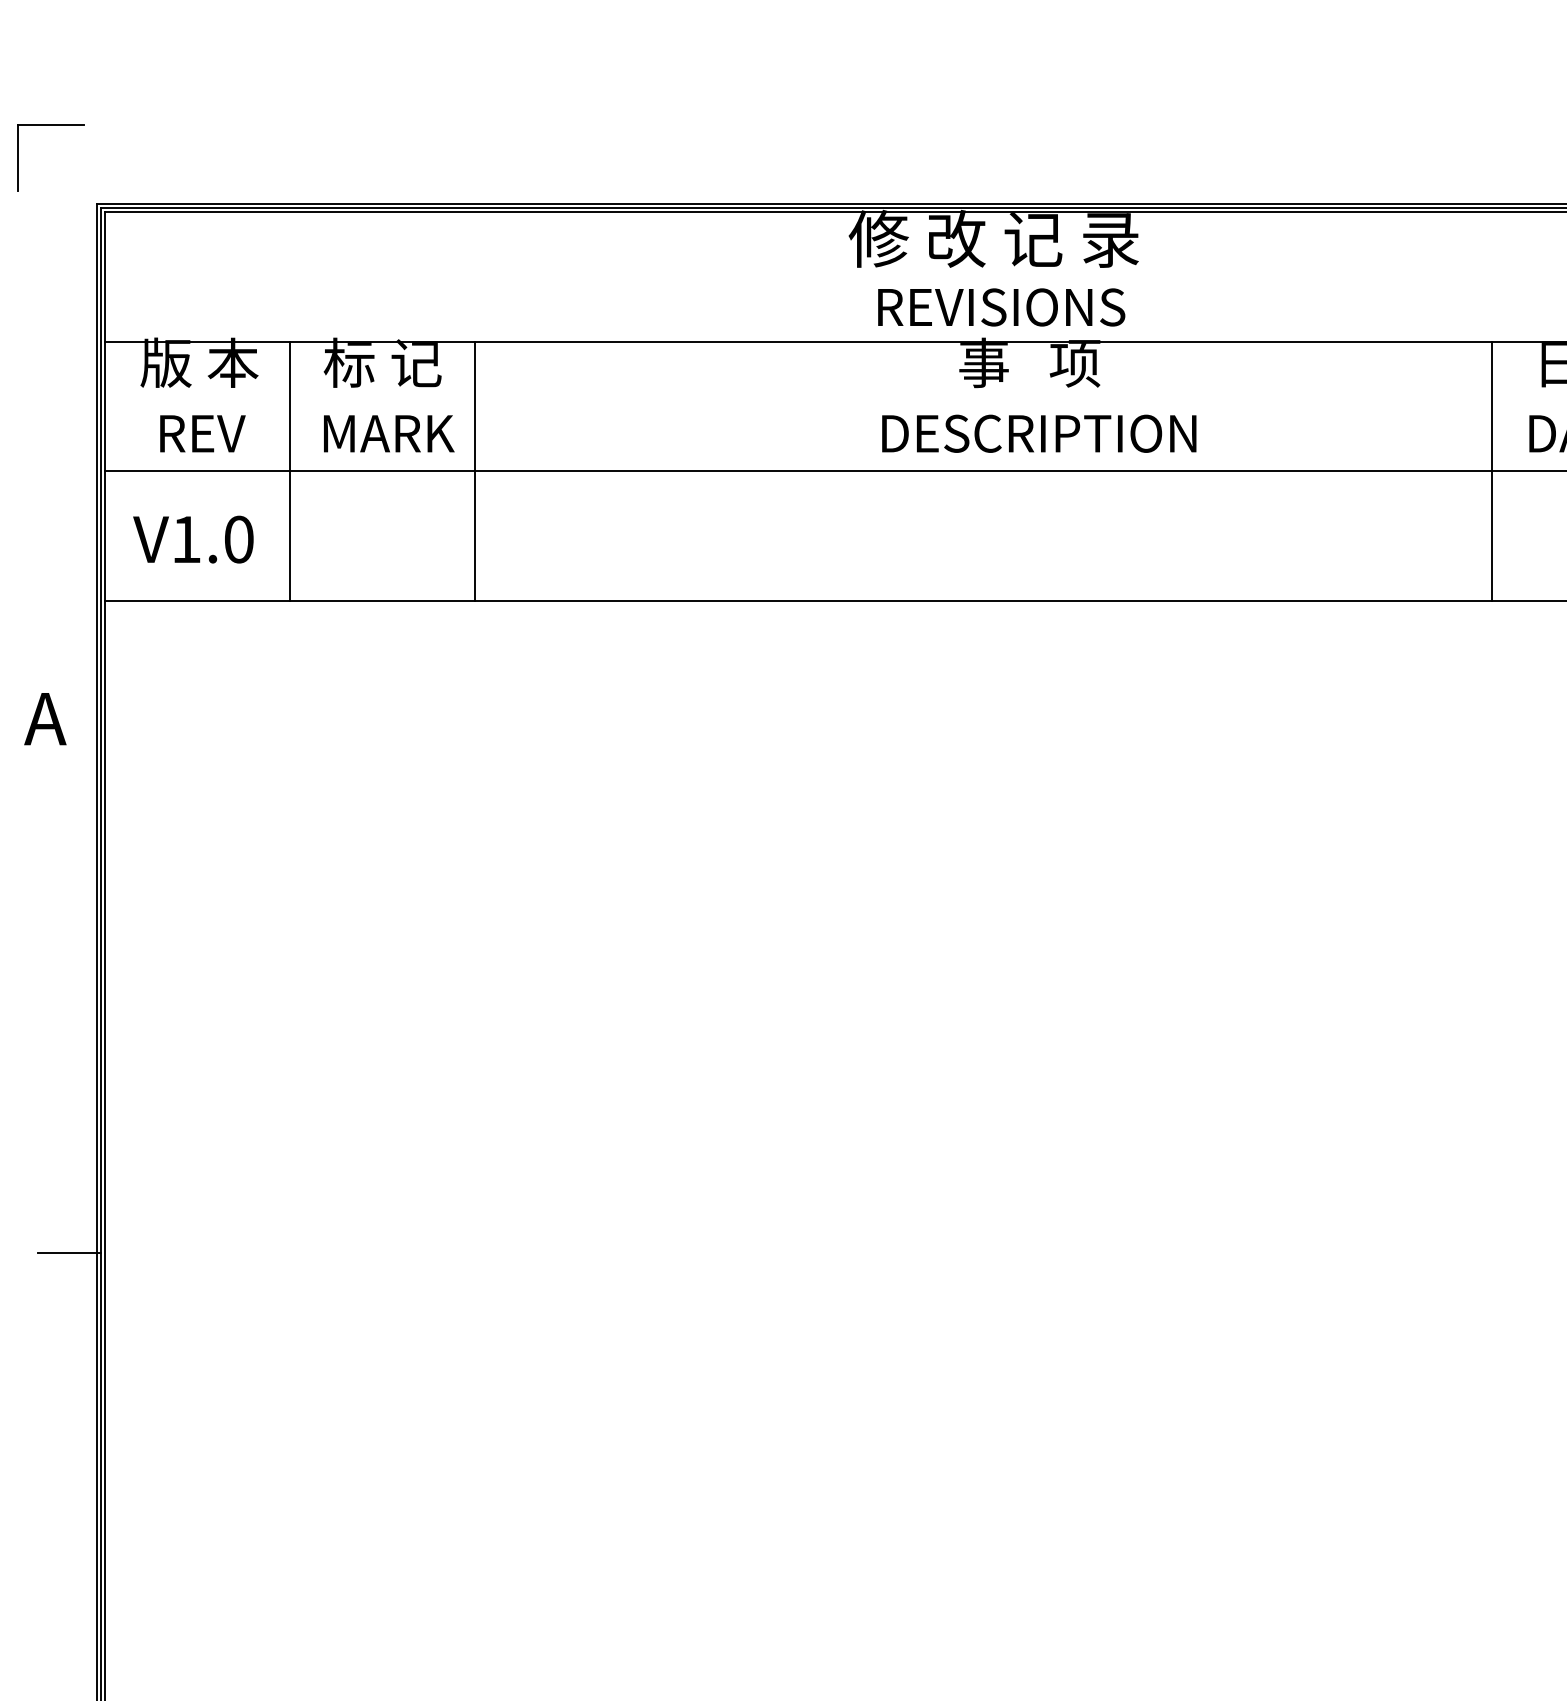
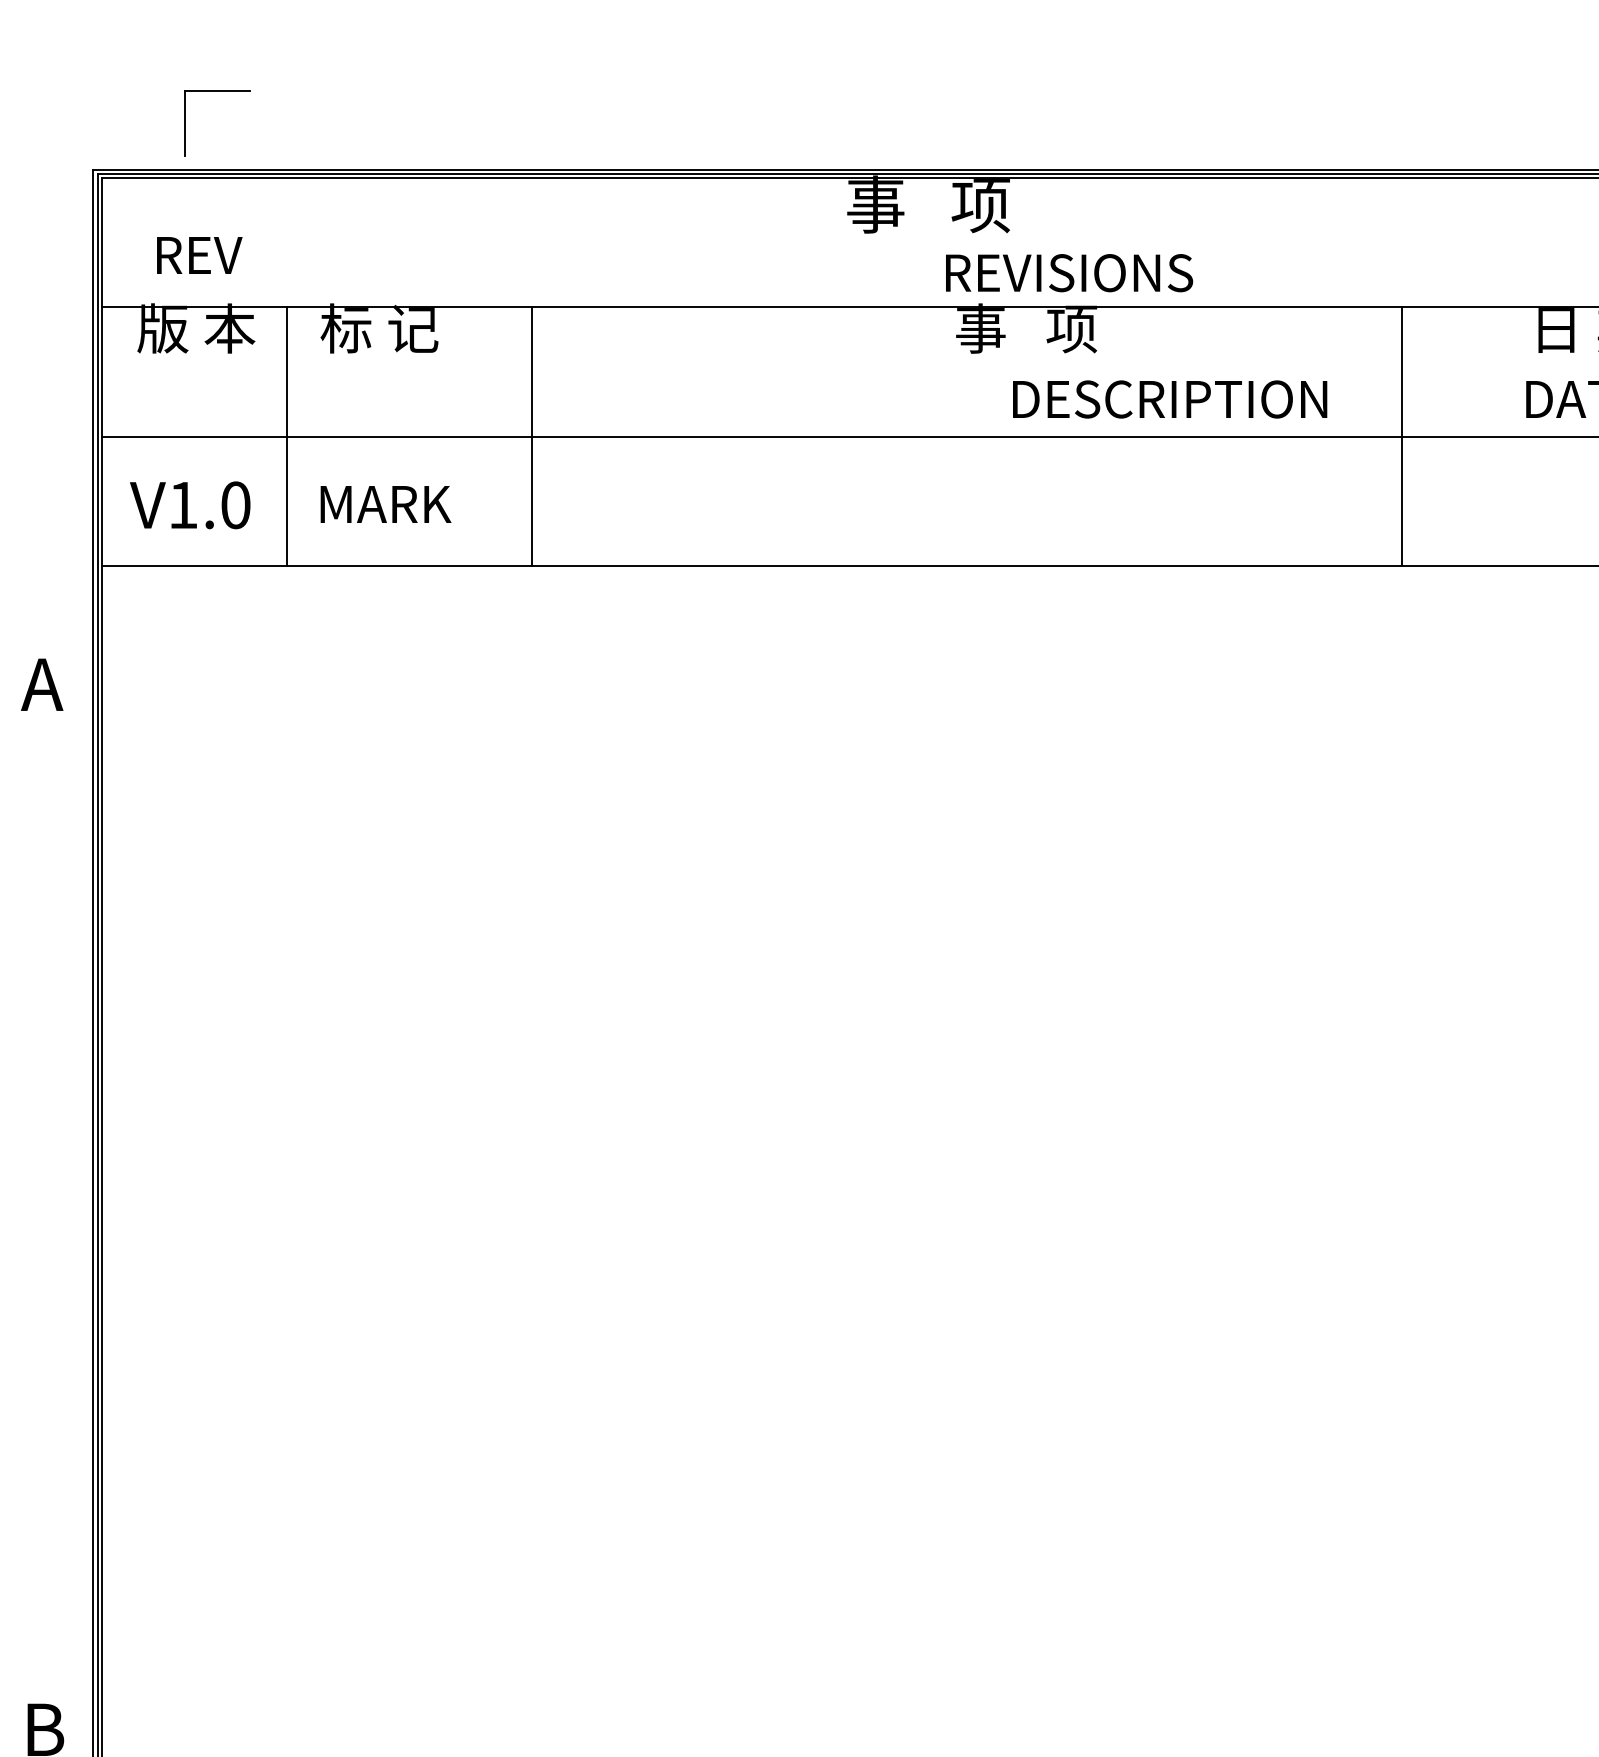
part: (50, 125) -> (217, 91), moved
text: (993, 238) -> (990, 204), 修 改 记 录 -> 事   项
text: (1001, 307) -> (1069, 273), moved
text: (202, 433) -> (199, 255), moved
text: (388, 433) -> (385, 504), moved
text: (1039, 433) -> (1170, 399), moved
line: (474, 470) -> (531, 436), moved
line: (1492, 470) -> (1402, 436), moved
line: (68, 1252) -> (65, 1218), removed

